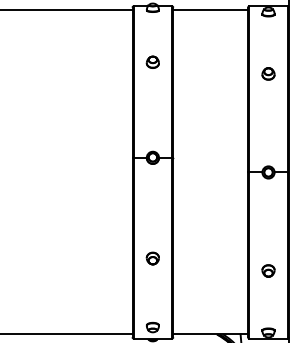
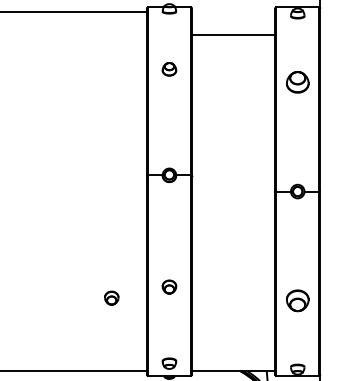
line: (210, 10) -> (233, 35), moved
part: (268, 73) -> (297, 81), size x1.6
part: (100, 268) -> (111, 298), added
part: (268, 270) -> (297, 300), size x1.6

